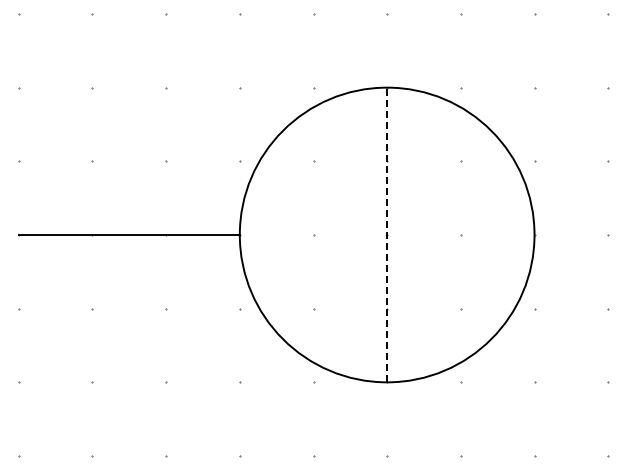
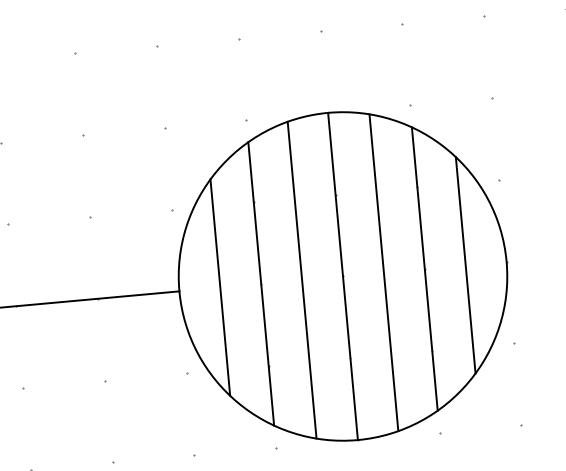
line: (276, 234) -> (220, 287), added
line: (313, 234) -> (261, 283), added
line: (350, 234) -> (302, 279), added
line: (387, 234) -> (343, 275), dashed -> solid
line: (424, 234) -> (384, 272), added
line: (460, 234) -> (424, 268), added
line: (497, 234) -> (465, 264), added

